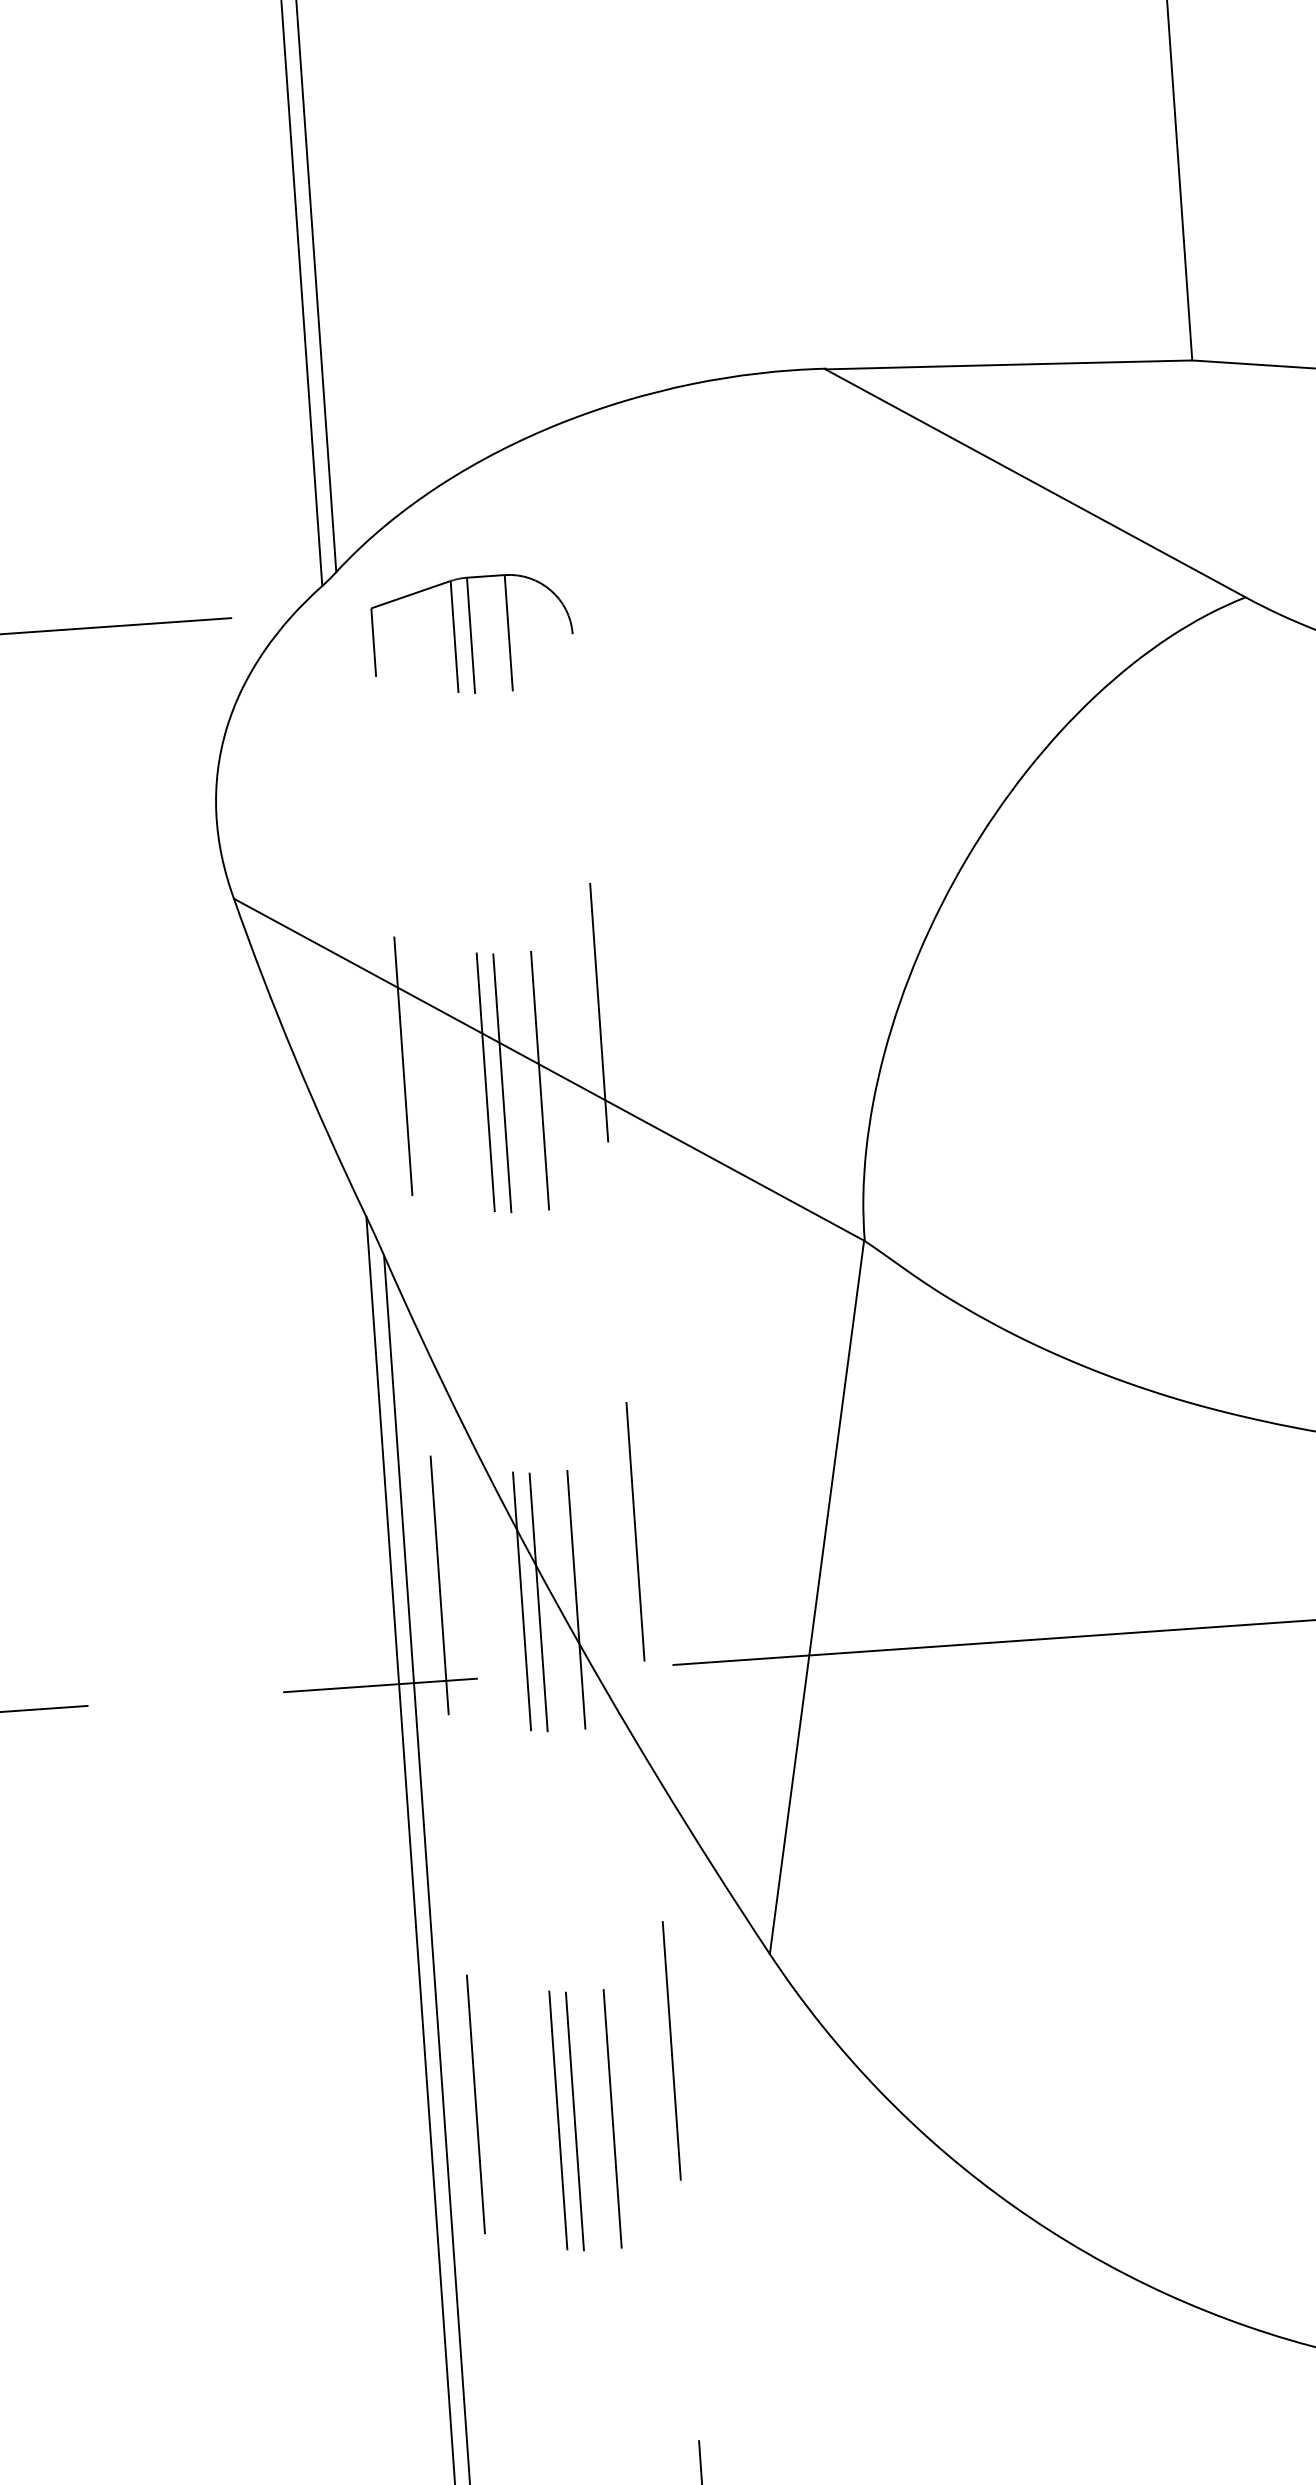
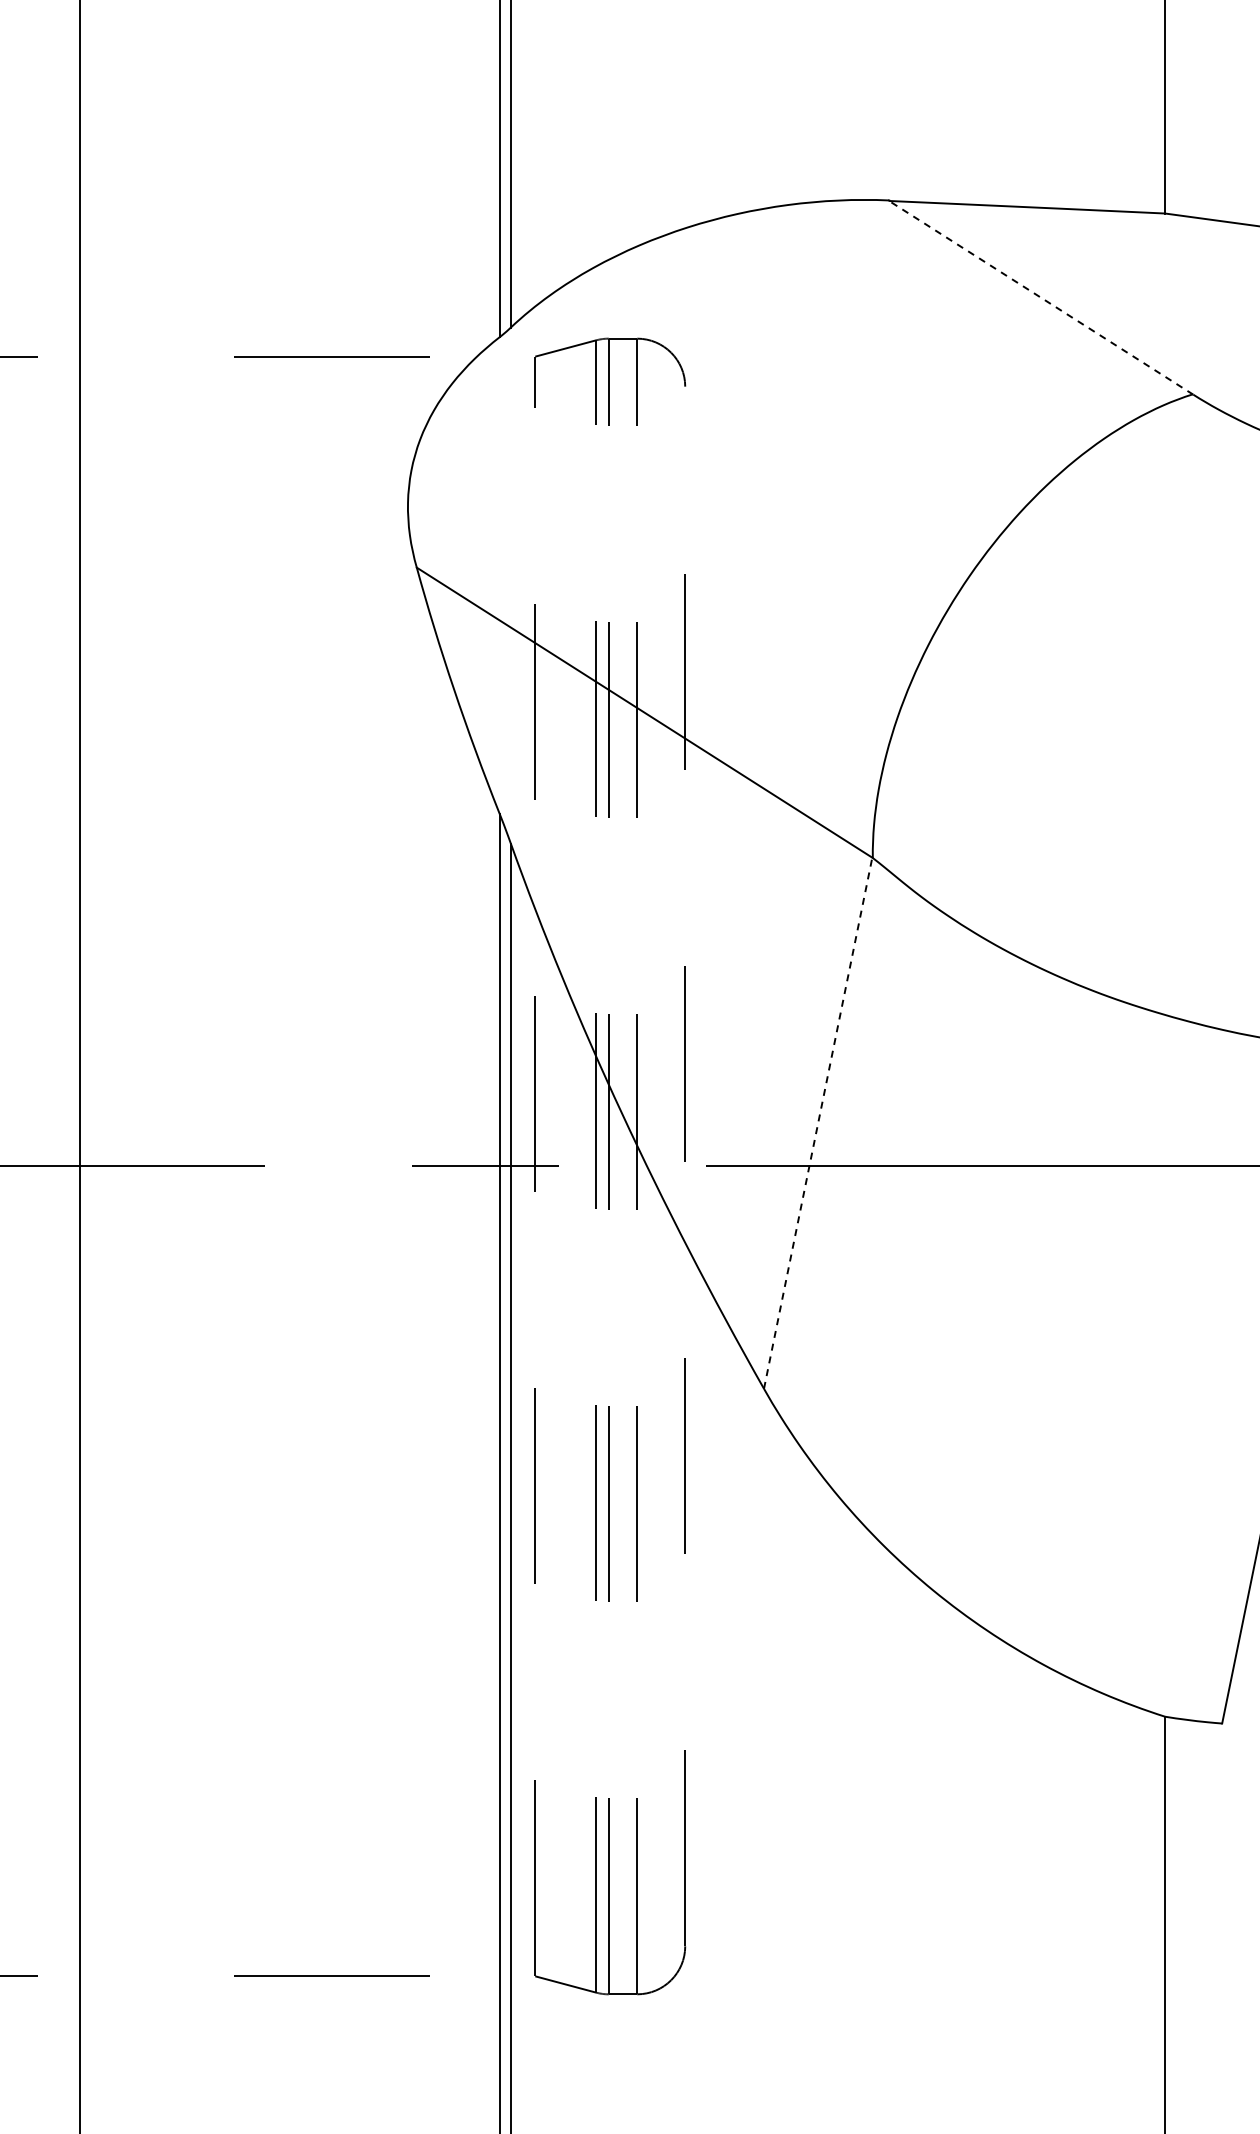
line: (1034, 483) -> (1040, 297), solid -> dashed
line: (817, 1596) -> (818, 1122), solid -> dashed

